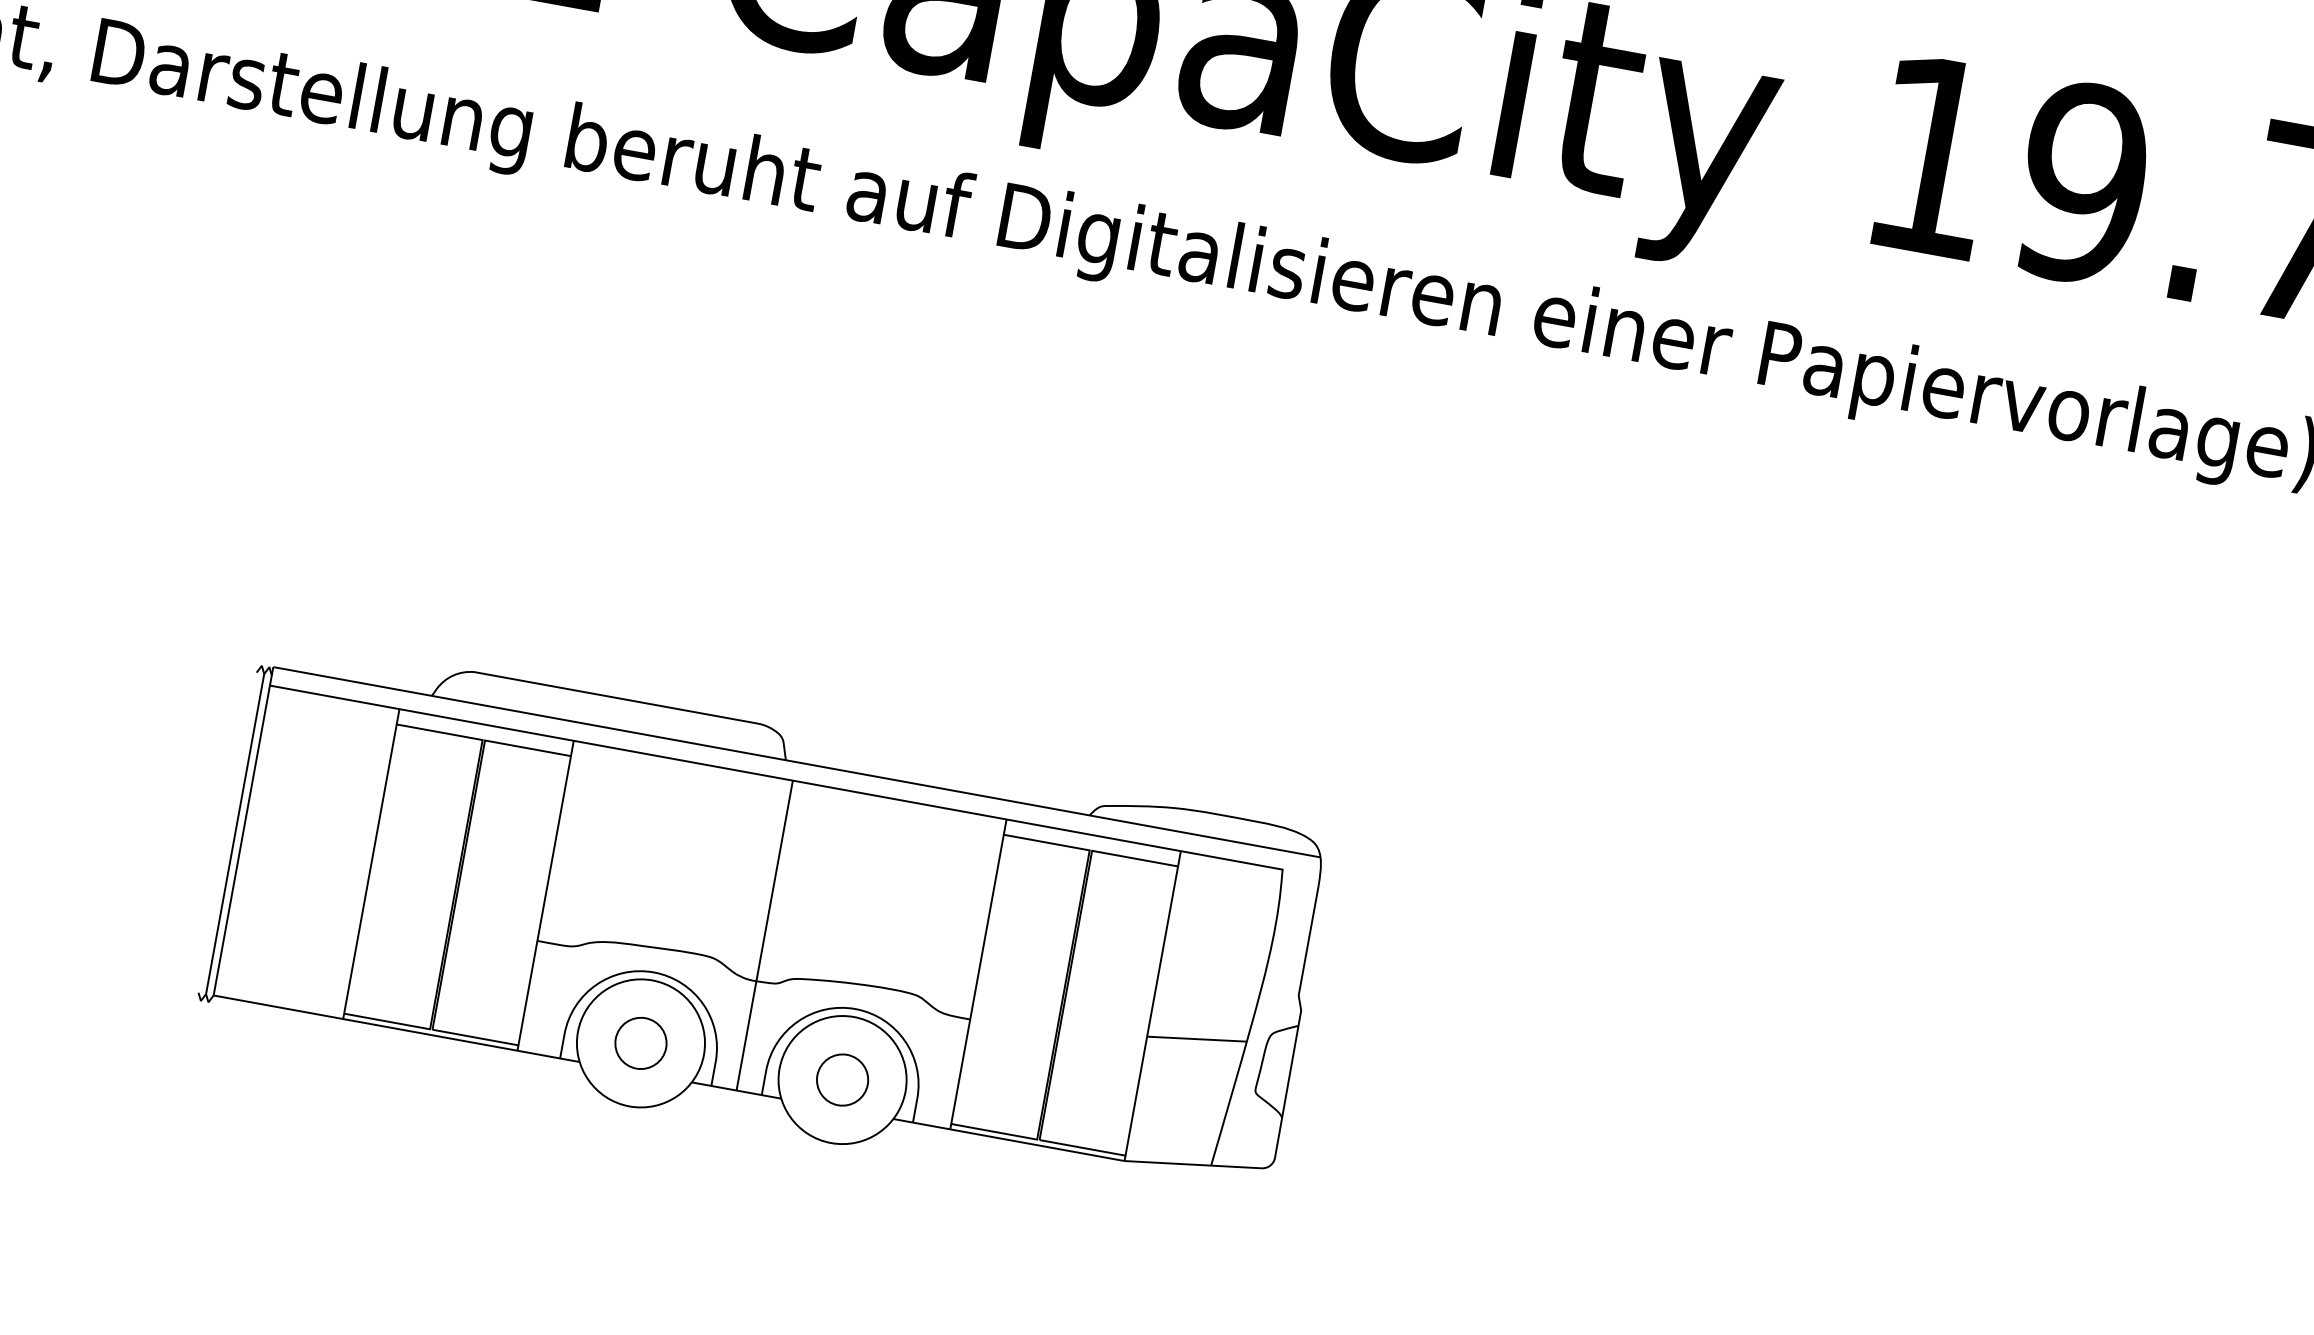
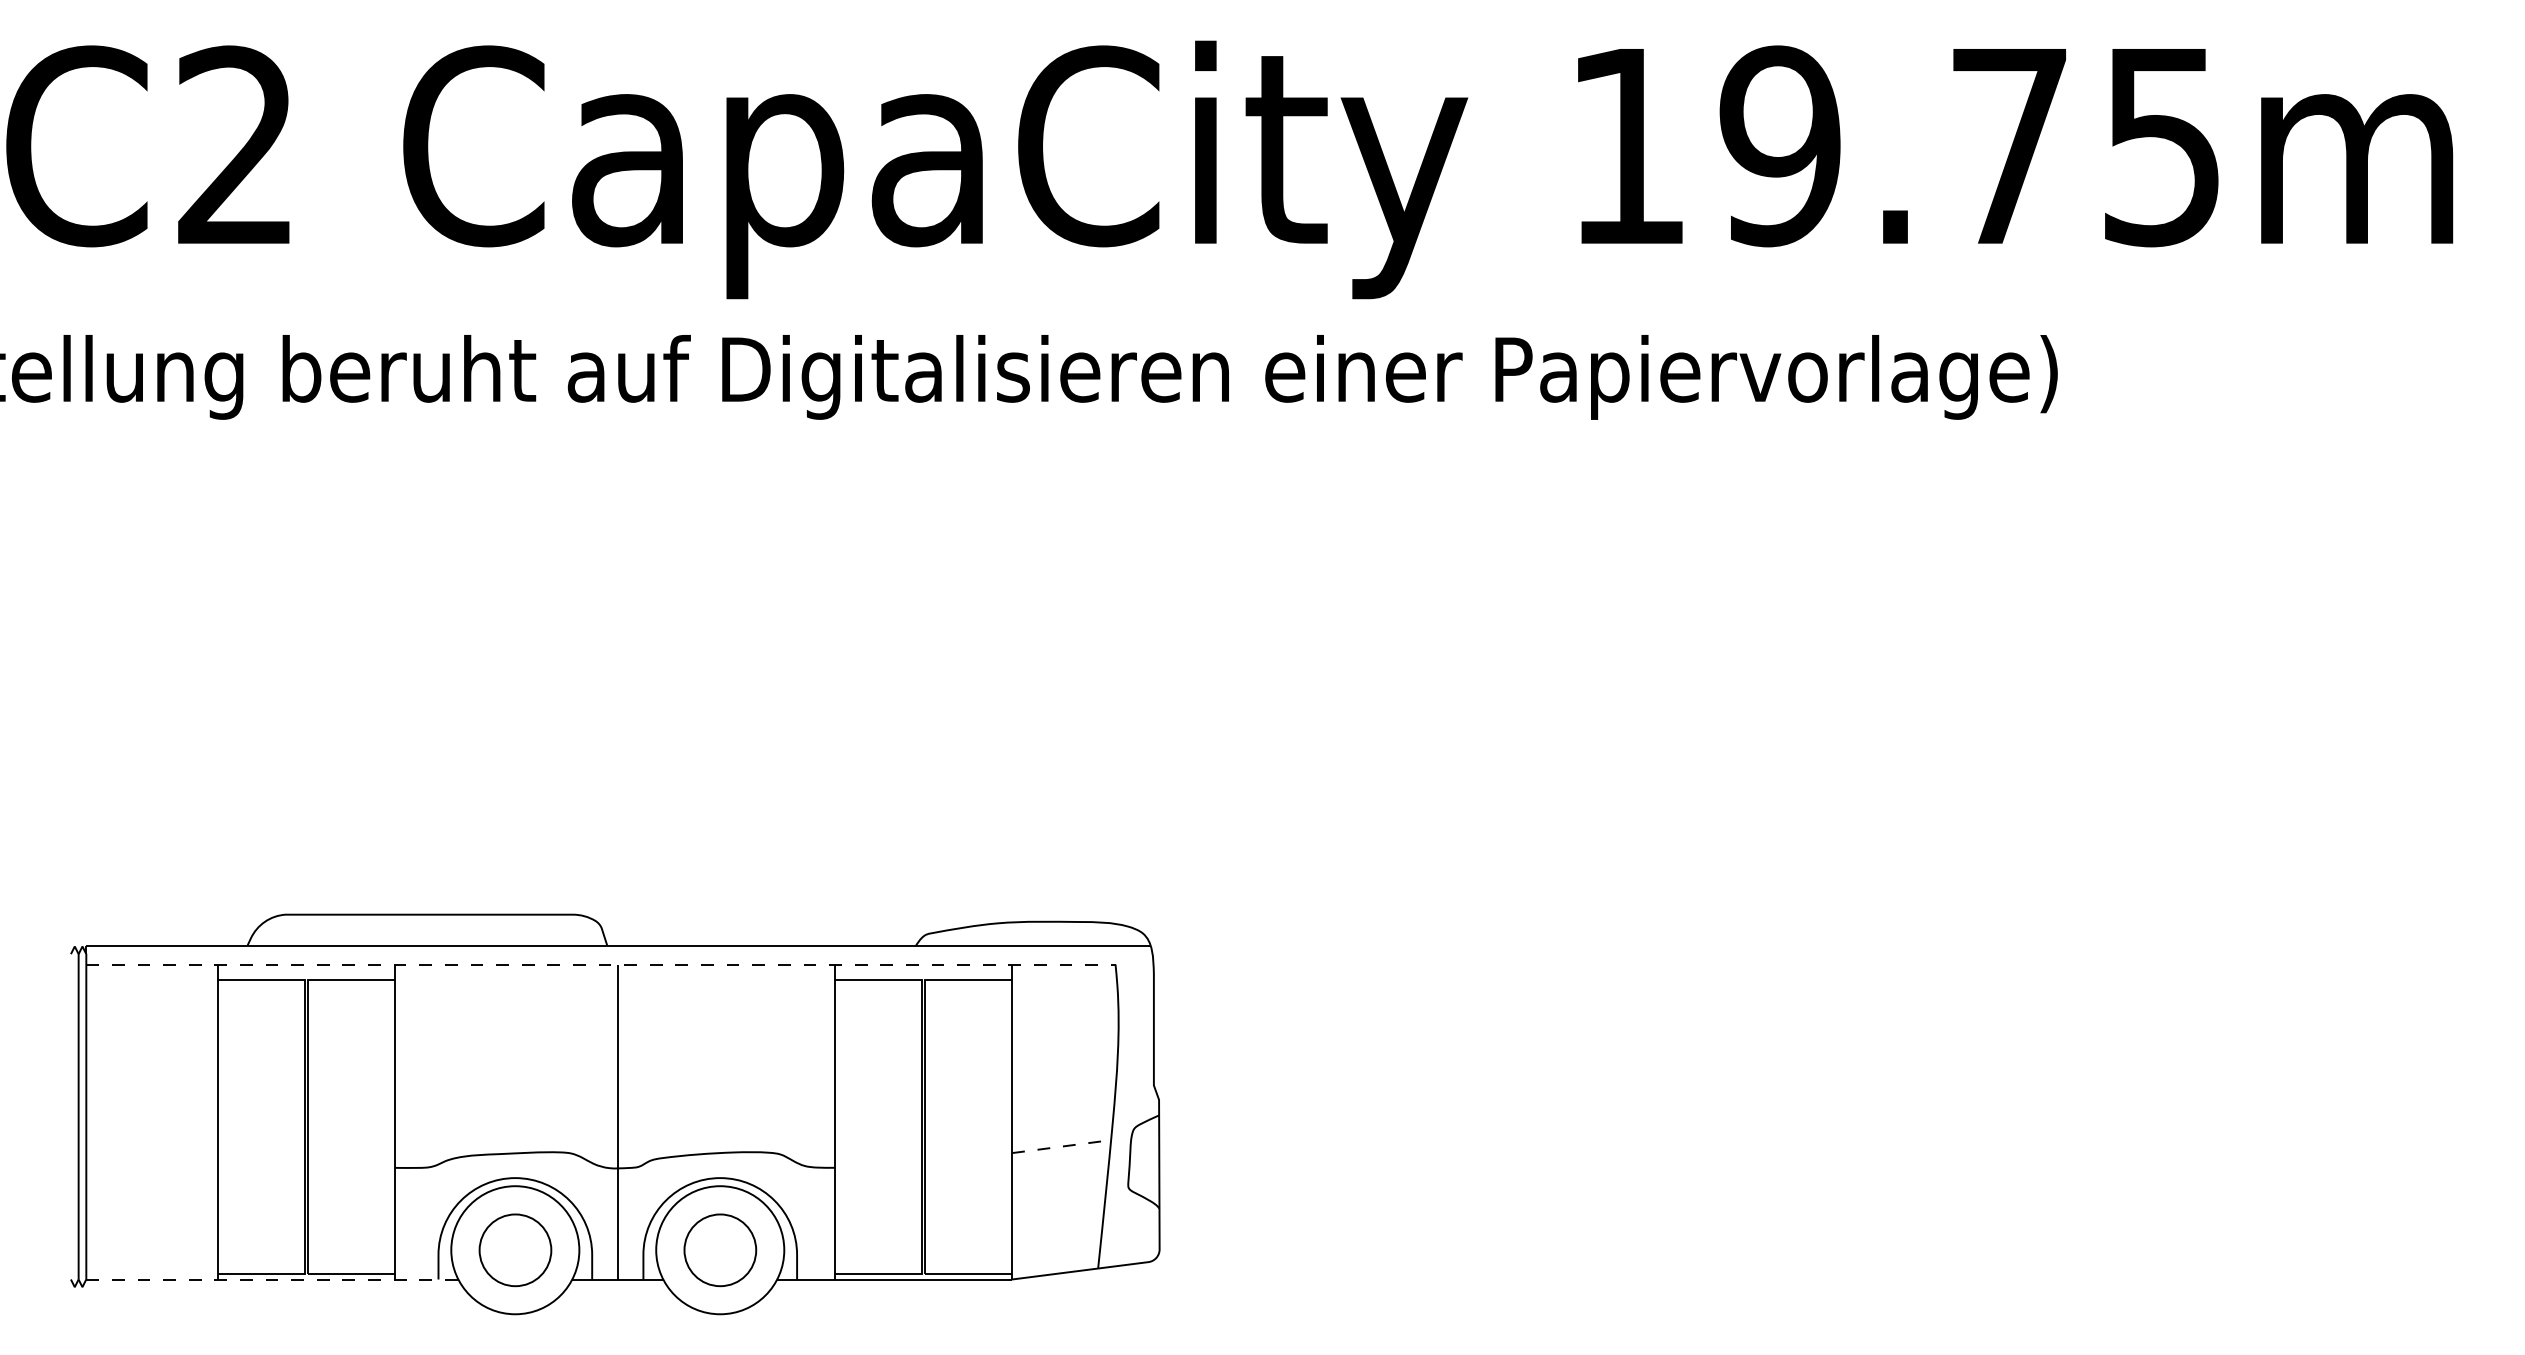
line: (775, 777) -> (600, 964), solid -> dashed
line: (396, 1028) -> (272, 1279), solid -> dashed
line: (1196, 1039) -> (1061, 1146), solid -> dashed
circle: (640, 1042) -> (514, 1249), size x1.4
circle: (841, 1079) -> (719, 1249), size x1.4

